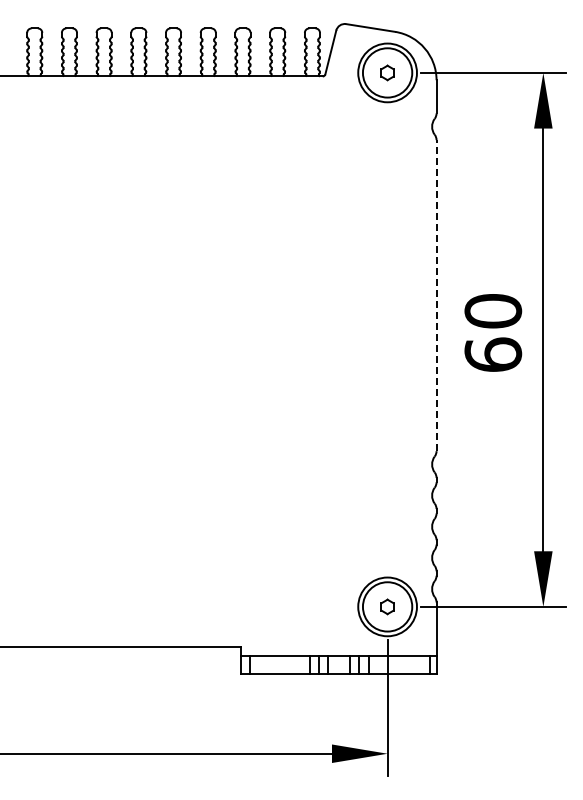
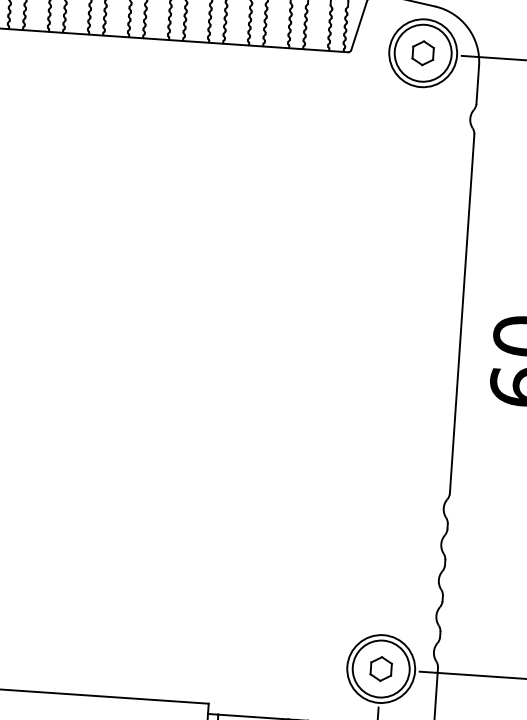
part: (387, 72) -> (423, 52), size x1.43
line: (436, 295) -> (462, 313), dashed -> solid
part: (387, 606) -> (381, 668), size x1.43

